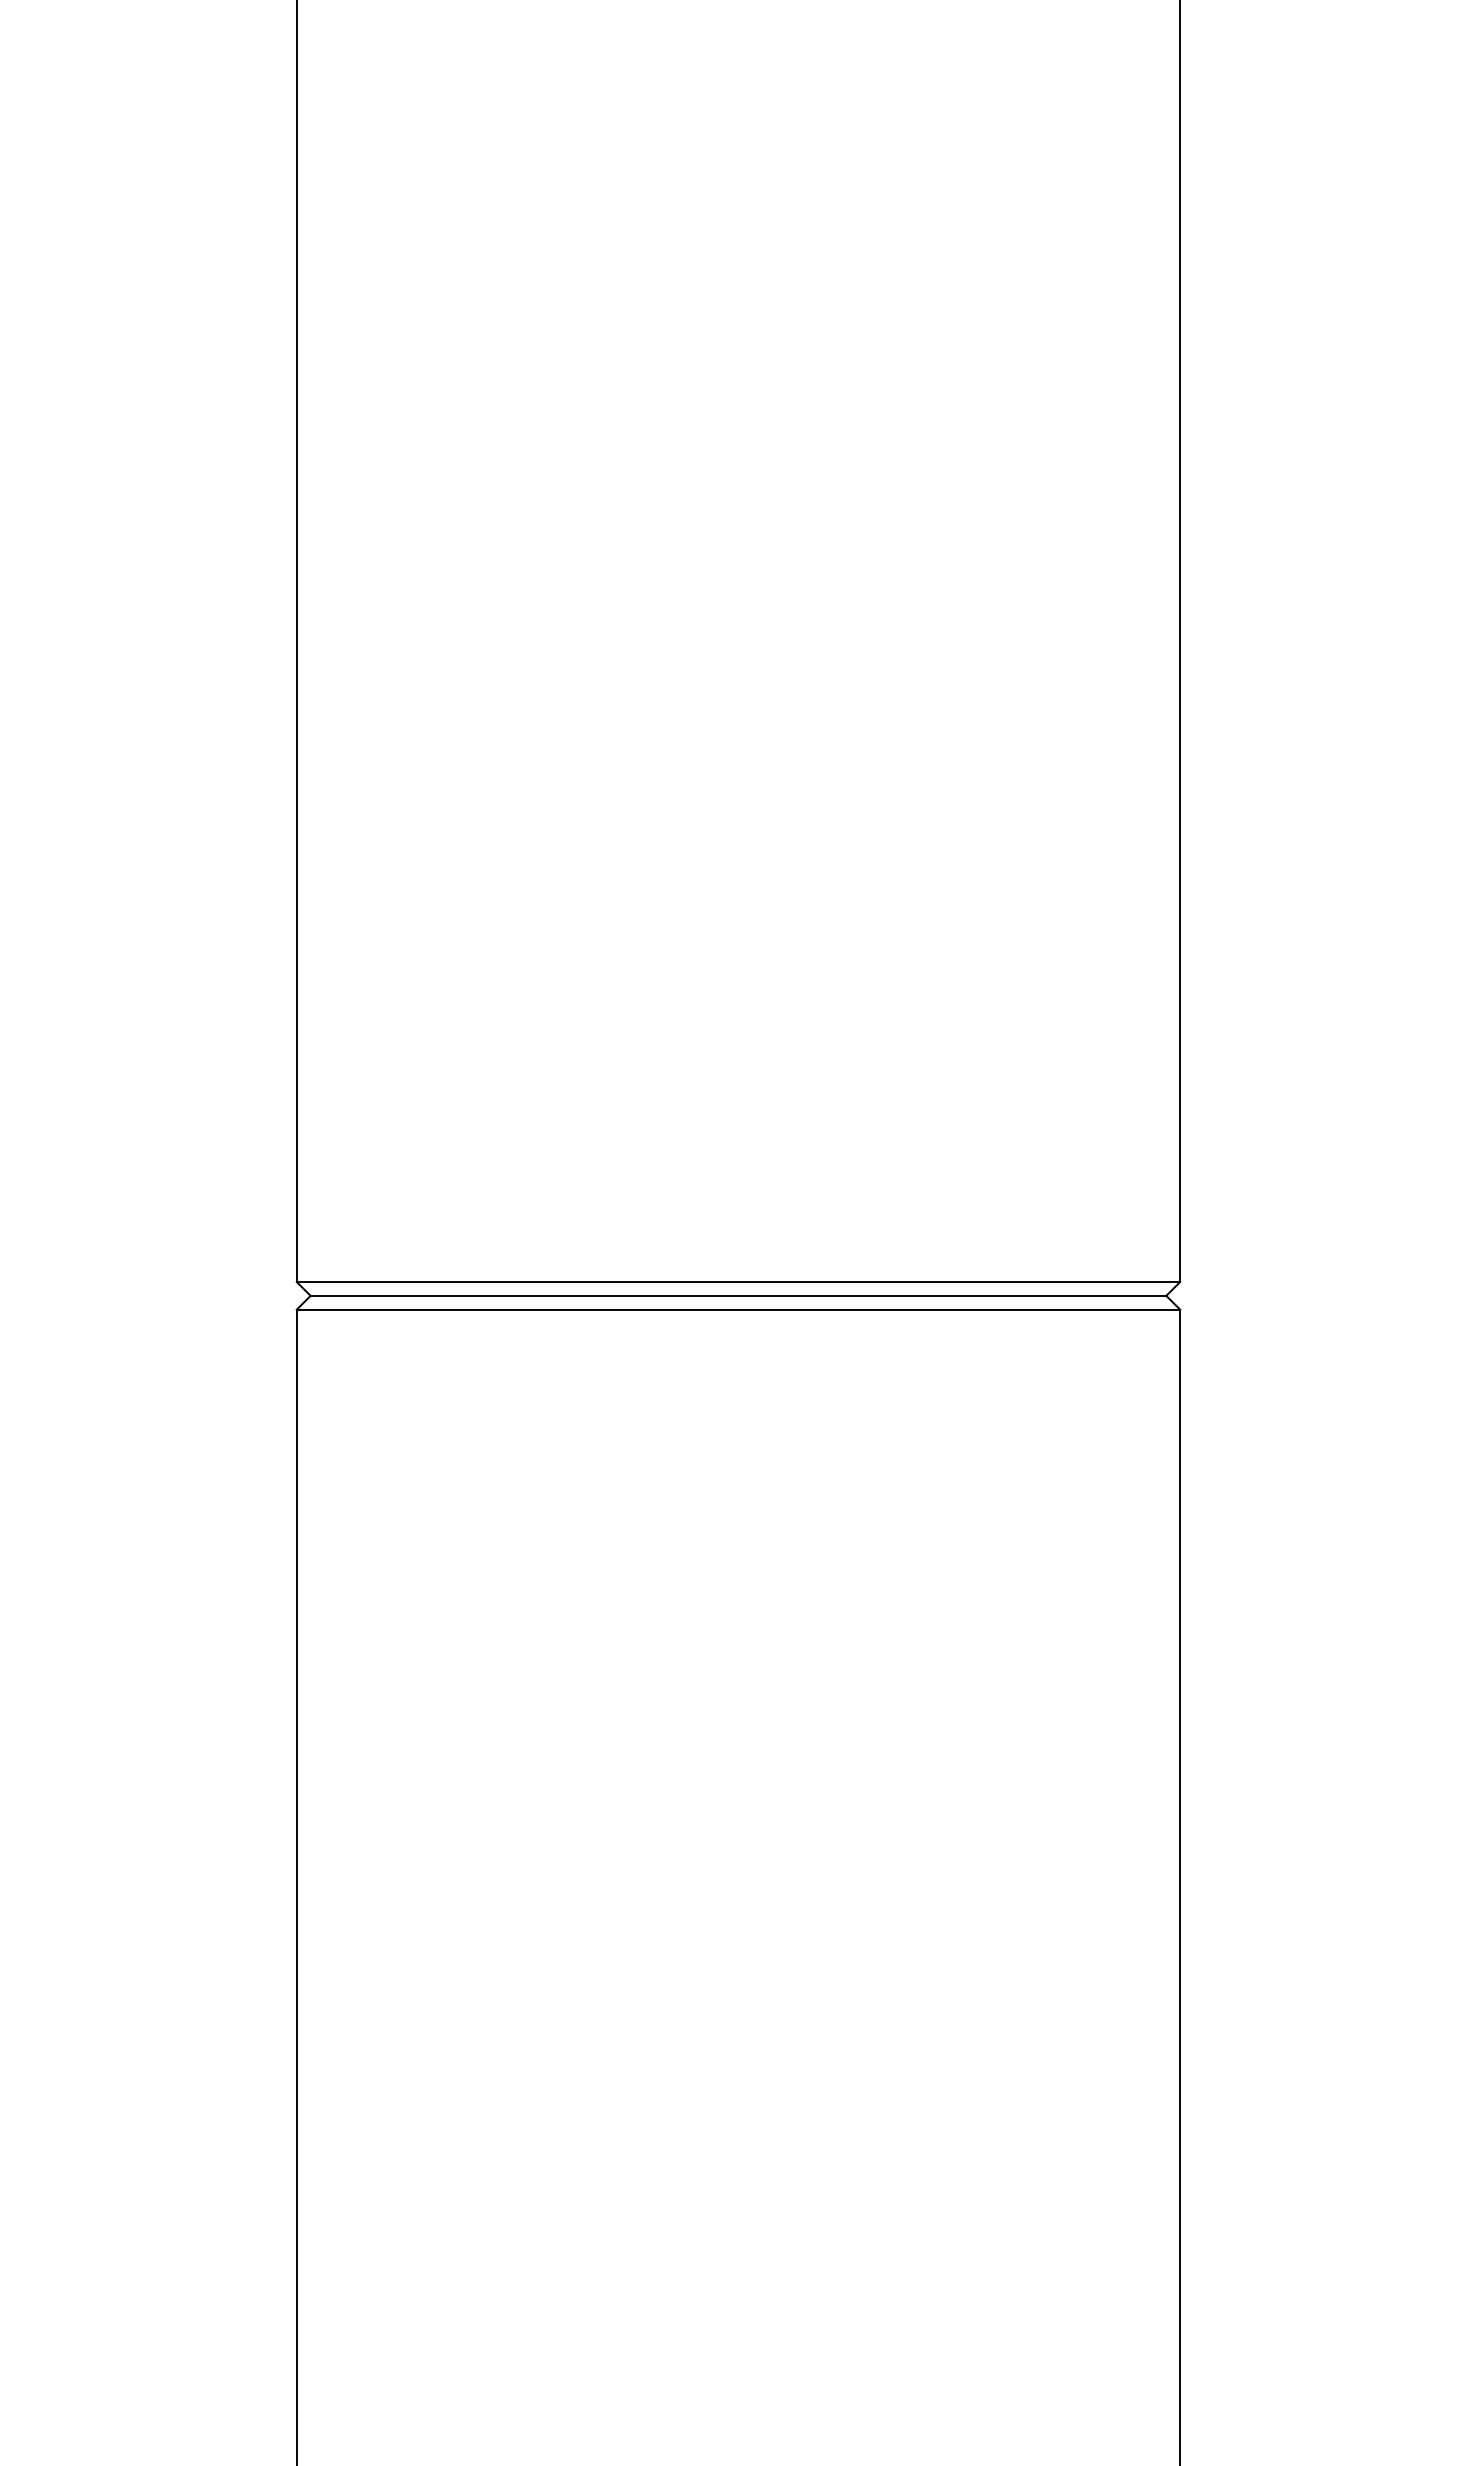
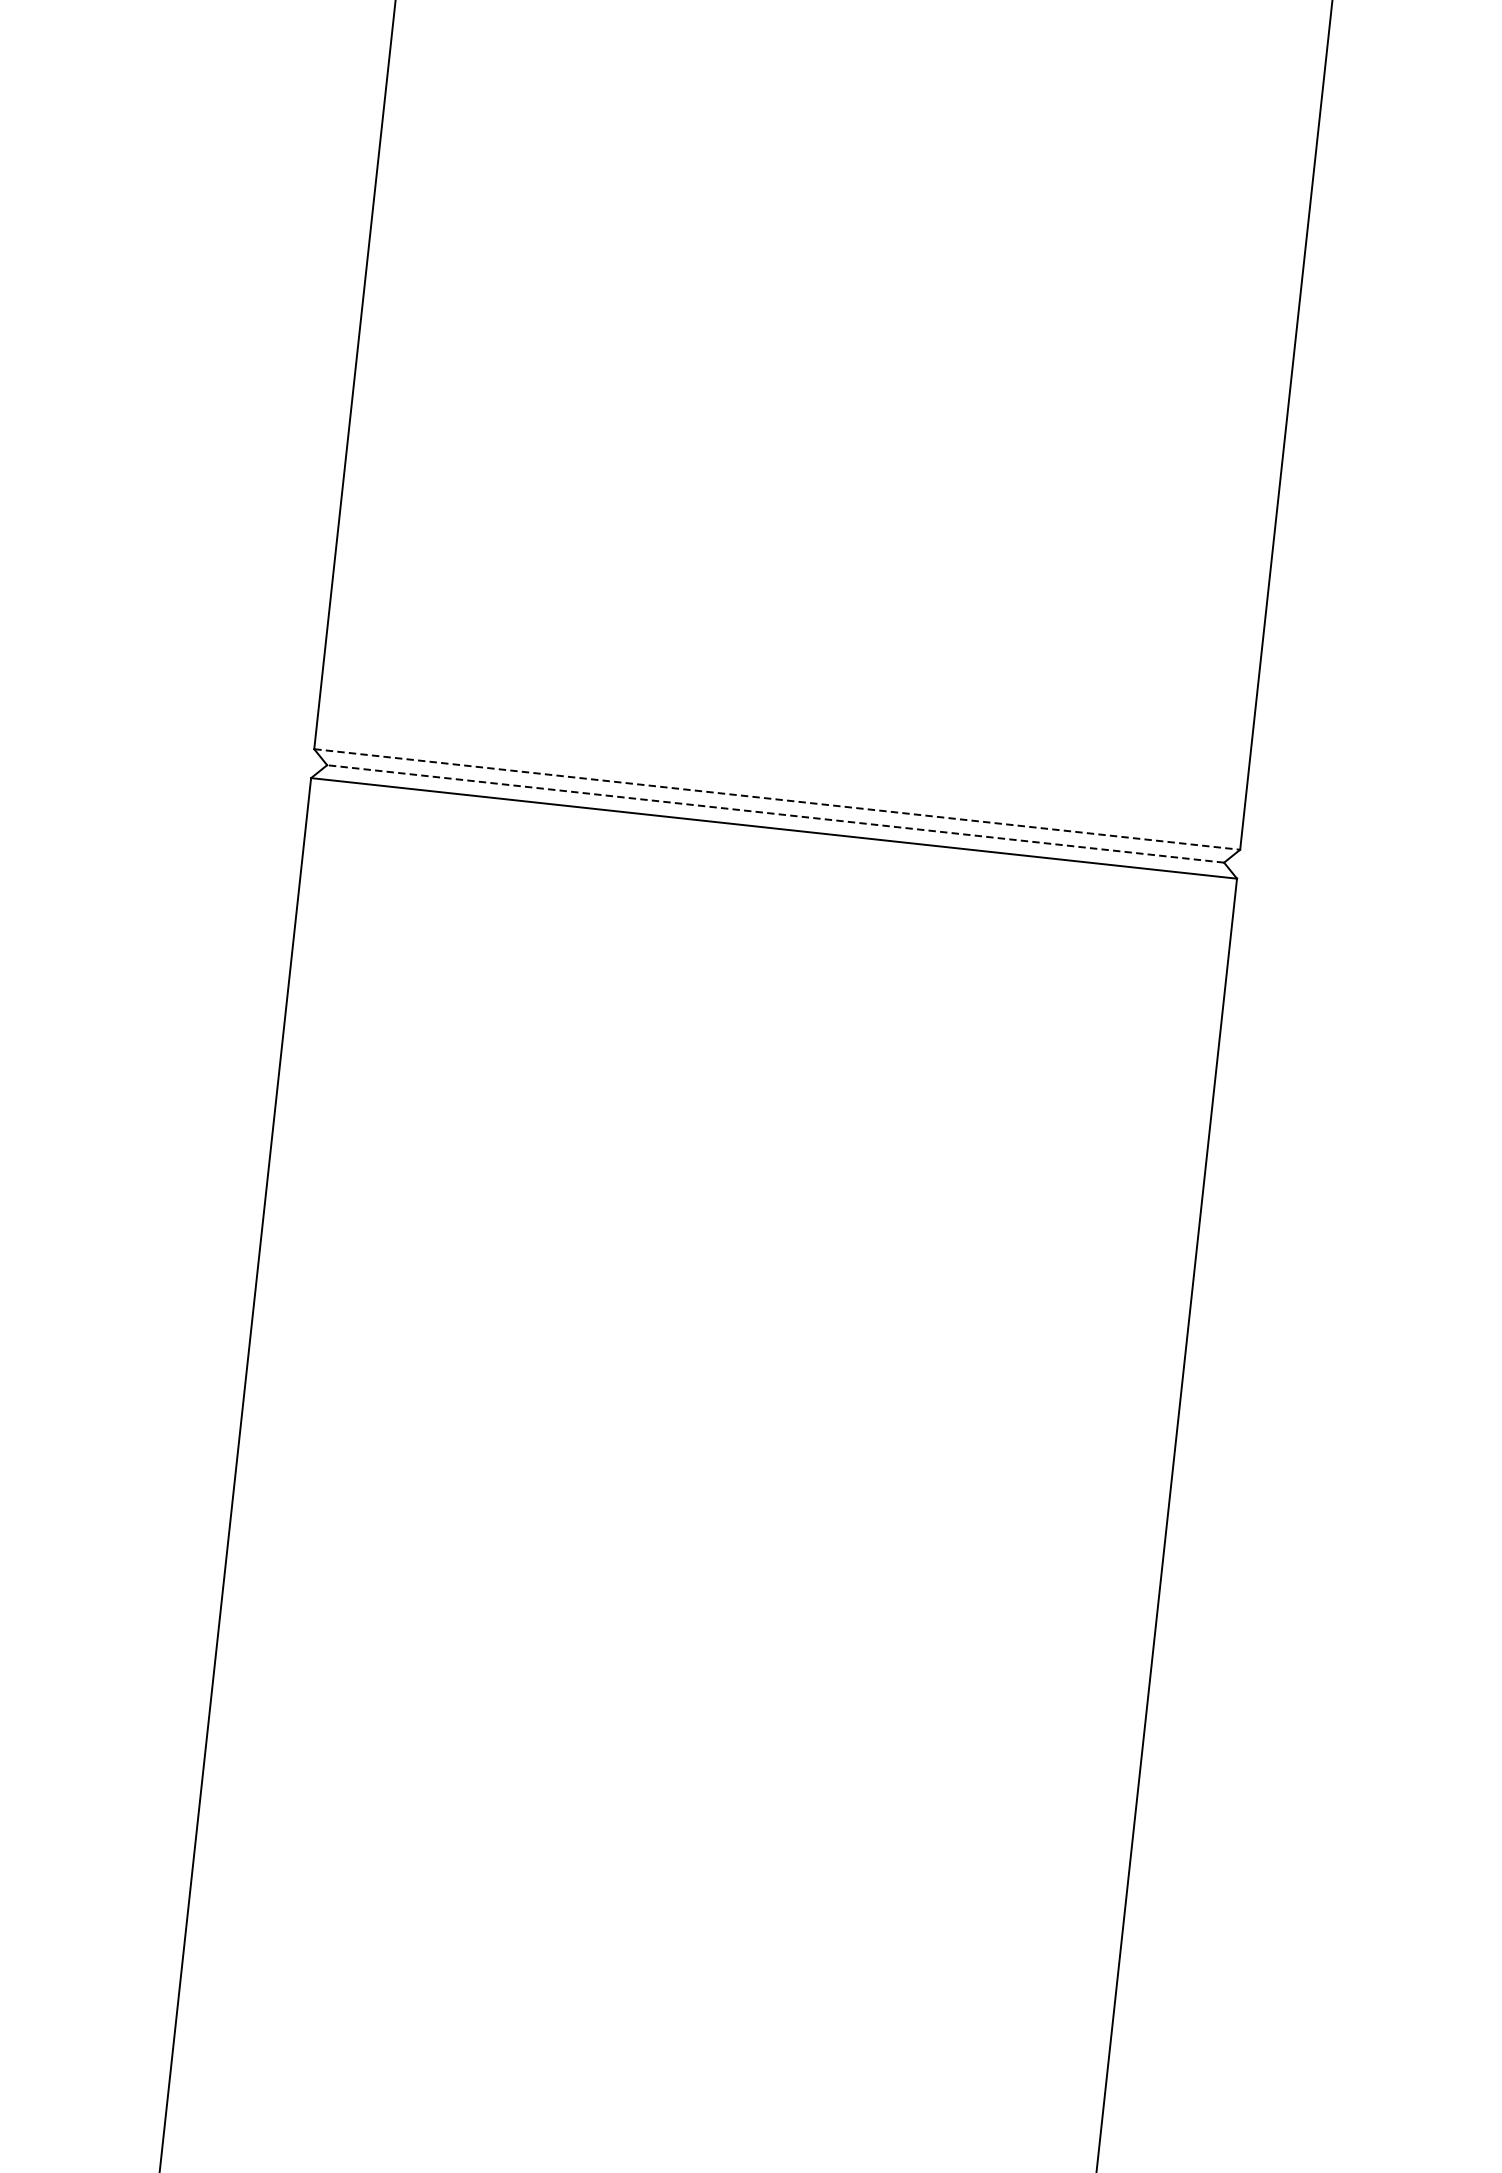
line: (738, 1282) -> (777, 799), solid -> dashed
line: (738, 1295) -> (775, 813), solid -> dashed

